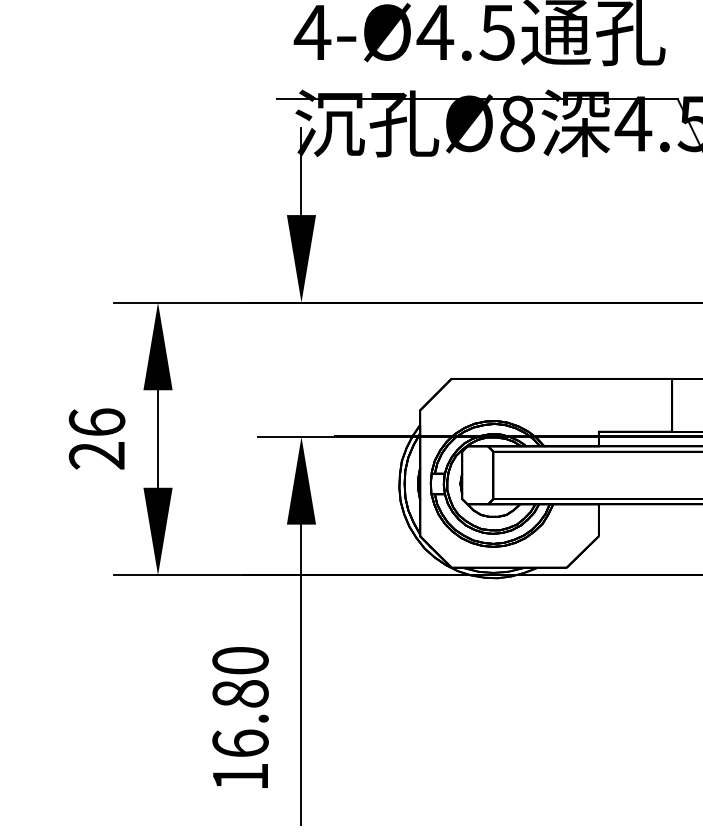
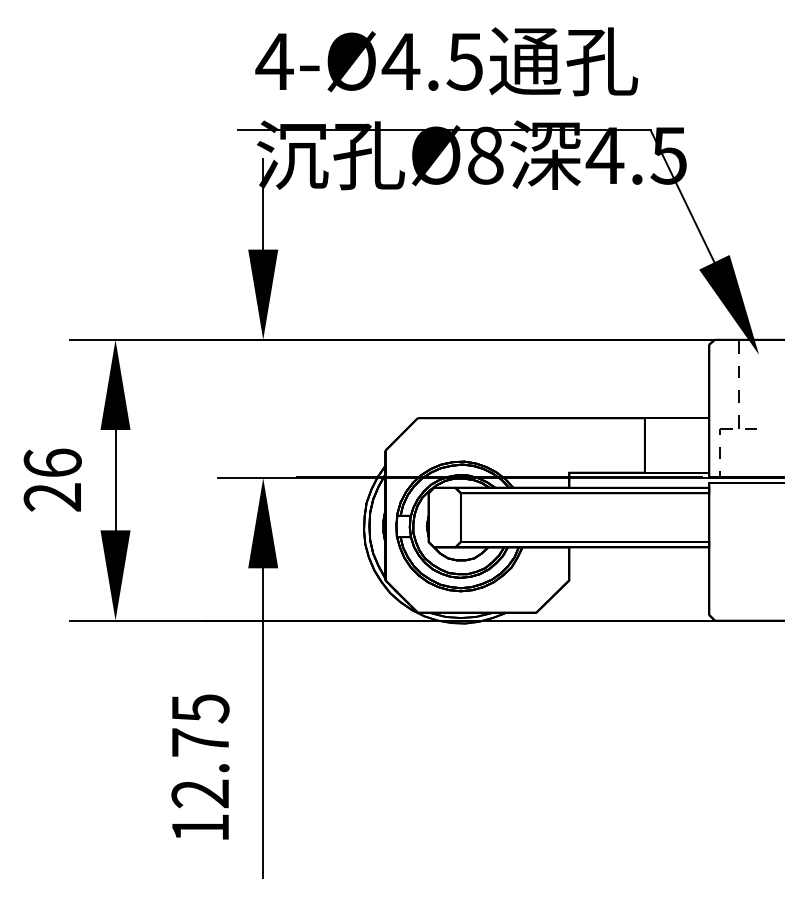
text: (240, 702) -> (200, 751), 16.80 -> 12.75

